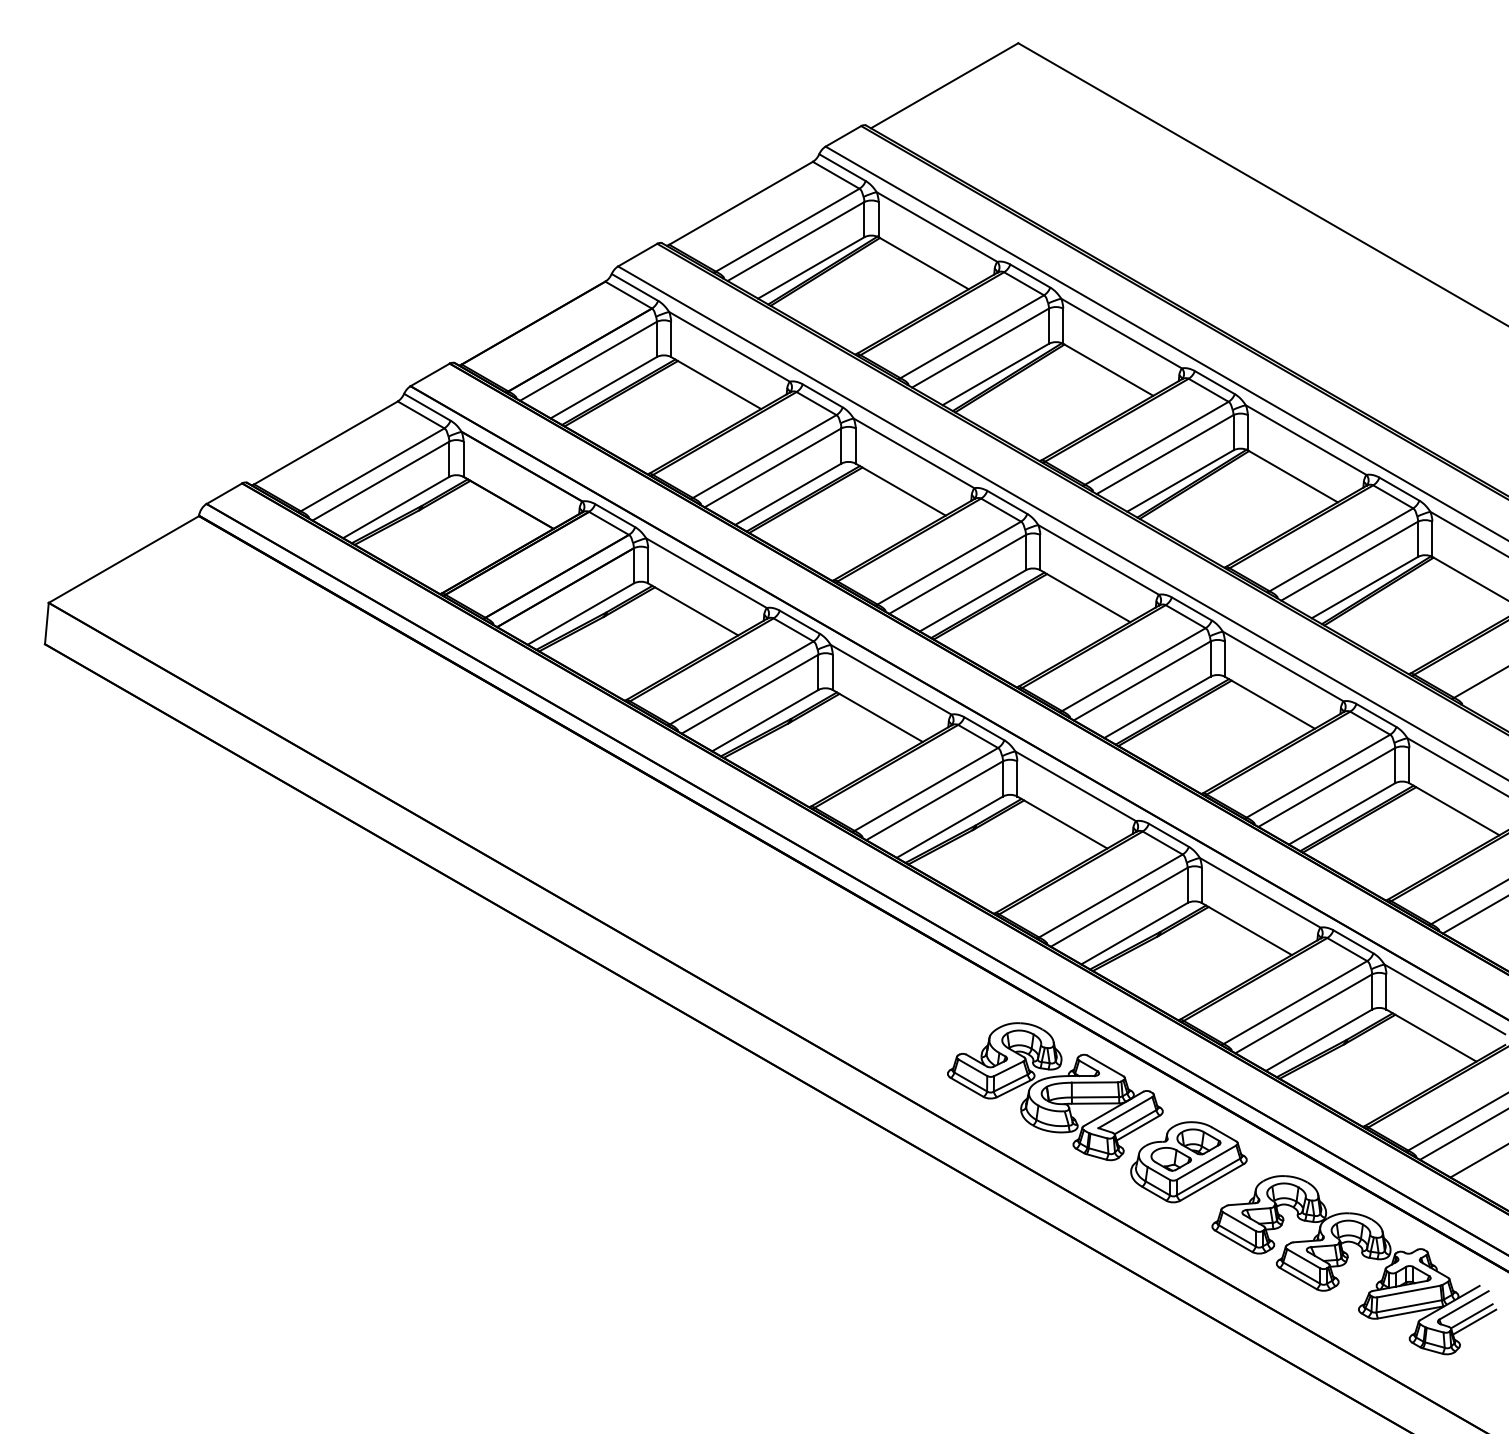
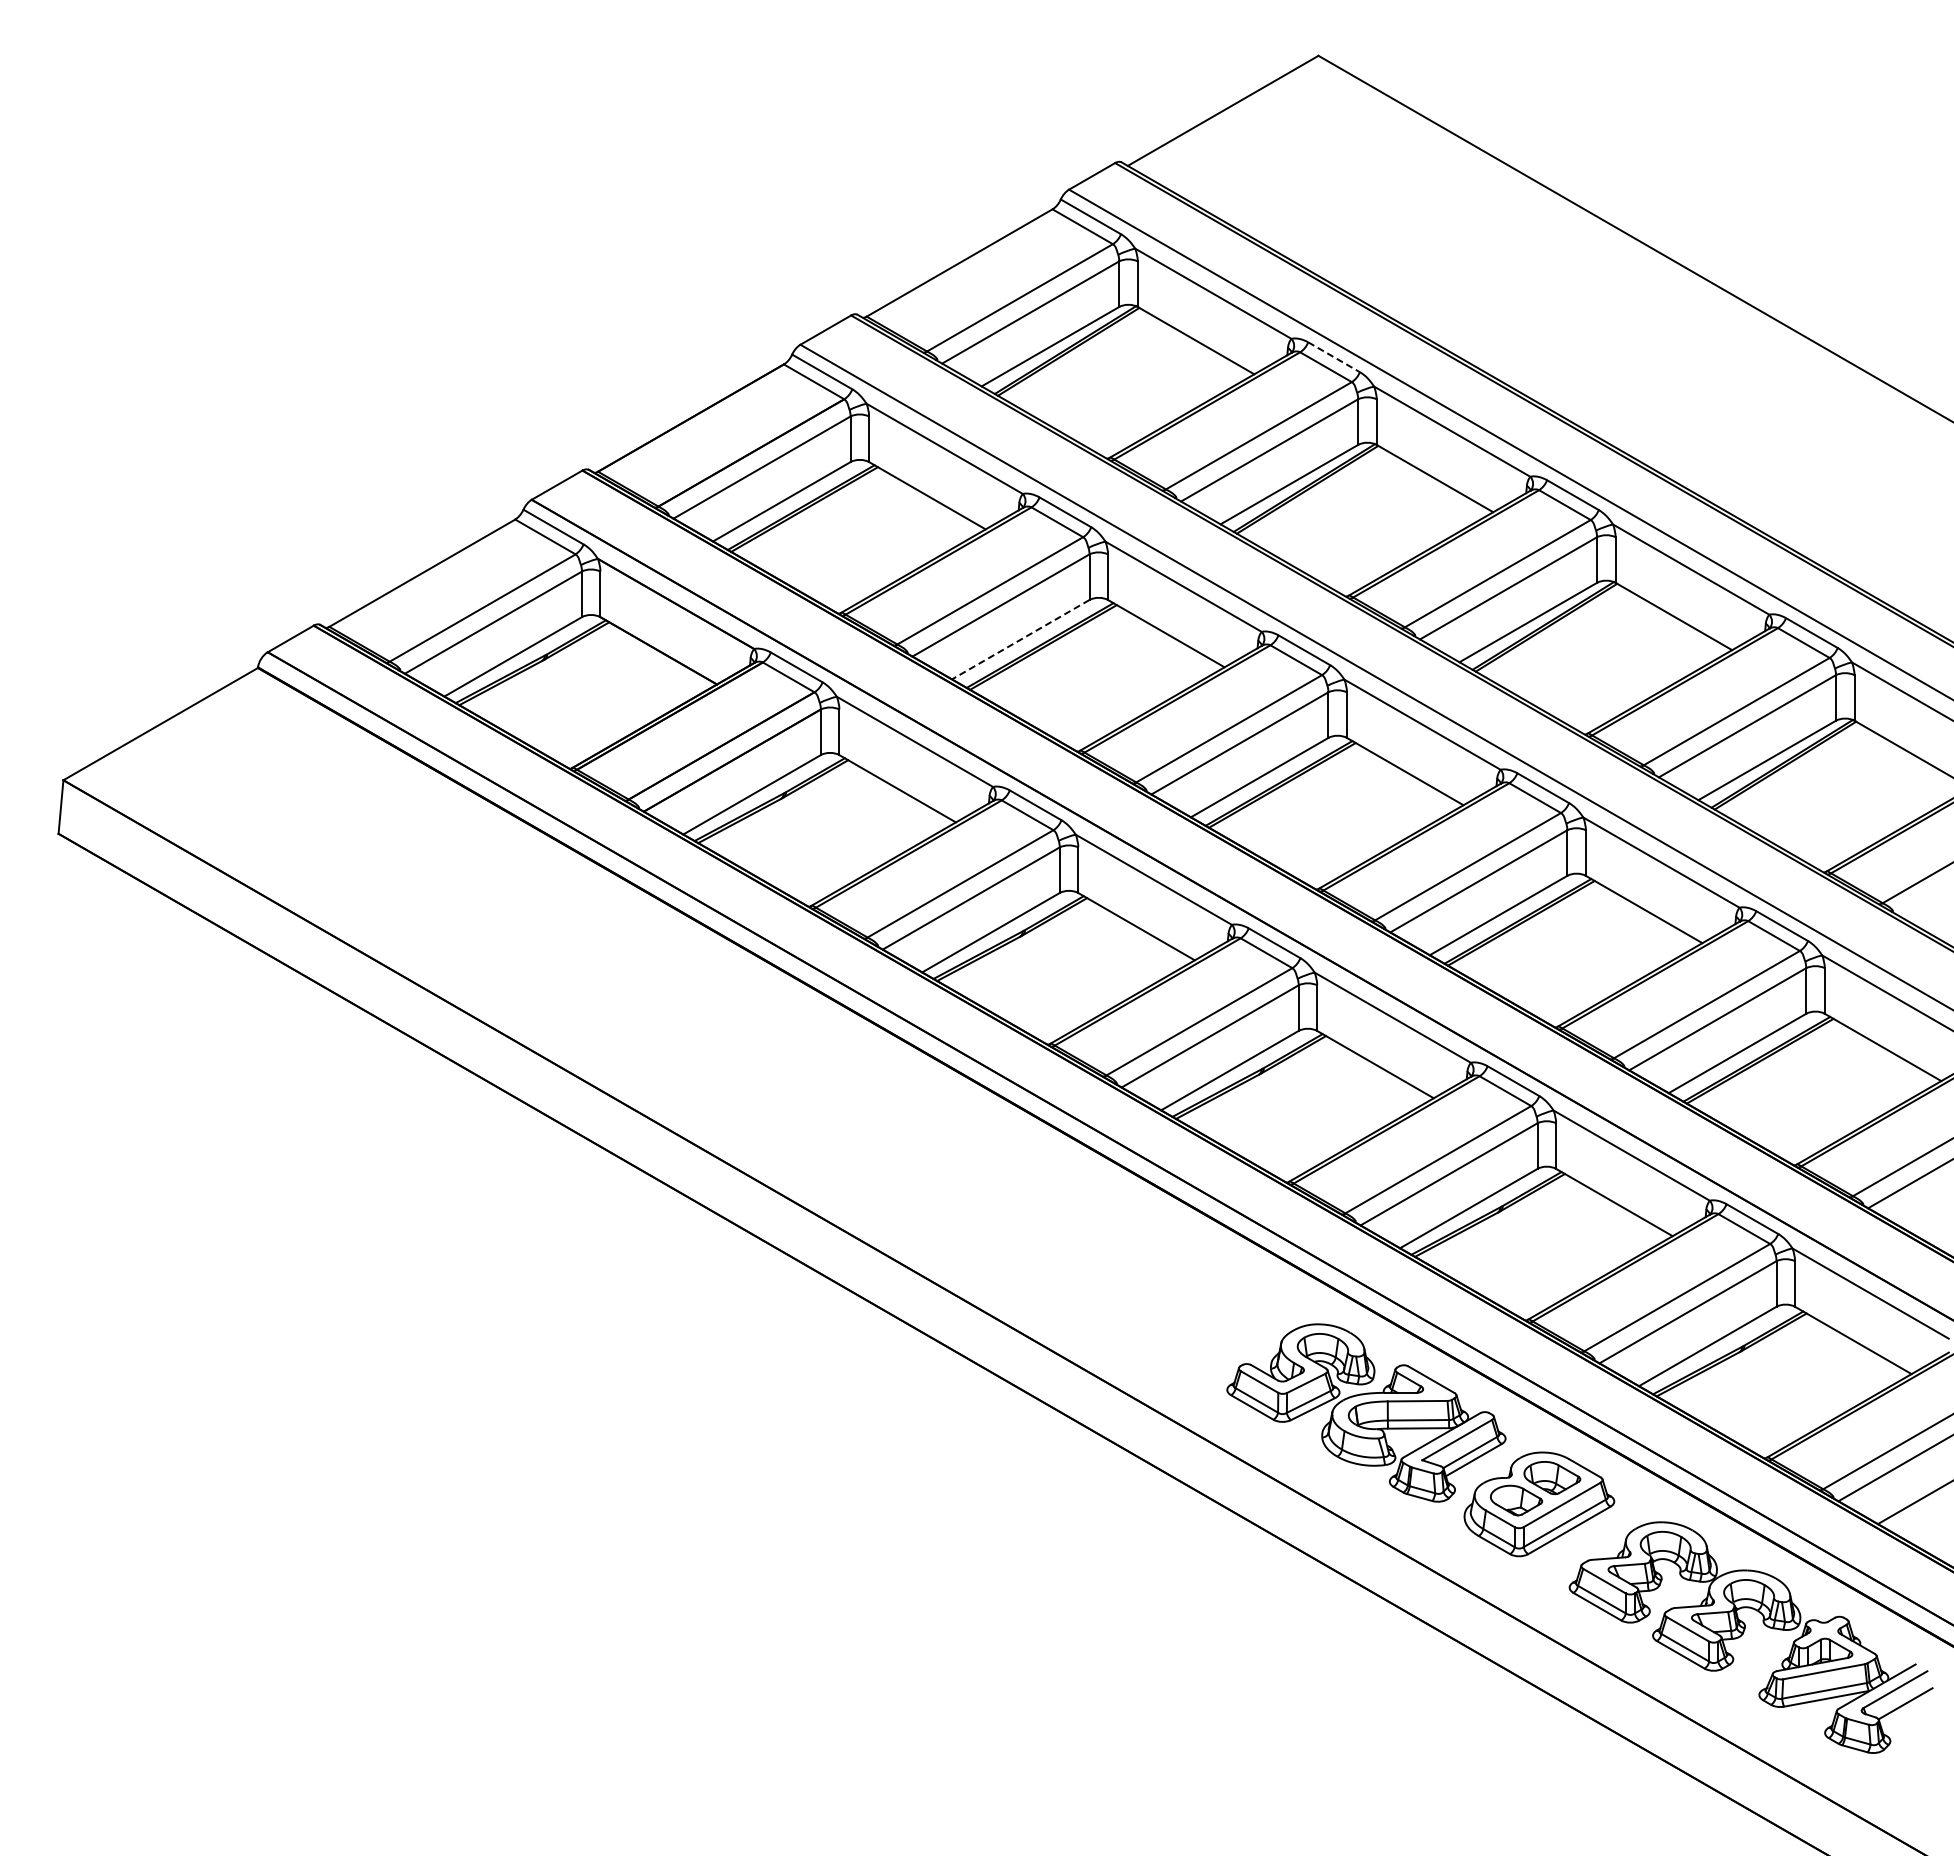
line: (1030, 276) -> (1334, 357), solid -> dashed
line: (788, 494) -> (1020, 639), solid -> dashed
line: (1474, 1322) -> (1909, 1711), removed

